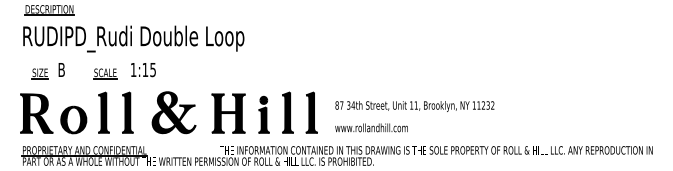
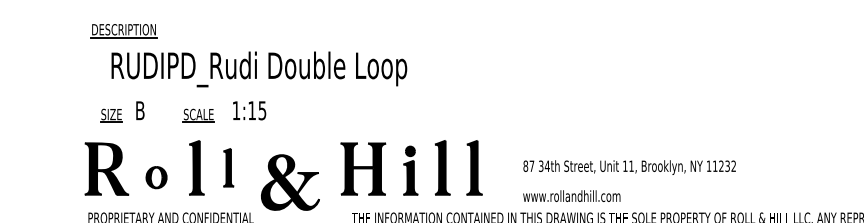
text: (133, 38) -> (258, 68), moved
part: (127, 112) -> (228, 167), size x0.7
part: (173, 112) -> (289, 182), moved
text: (414, 116) -> (629, 180), moved
part: (73, 119) -> (156, 176), size x0.6

